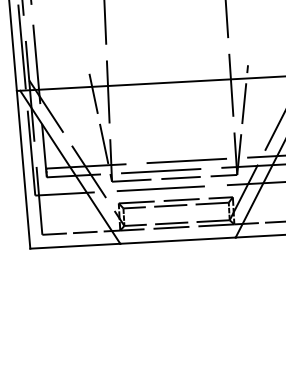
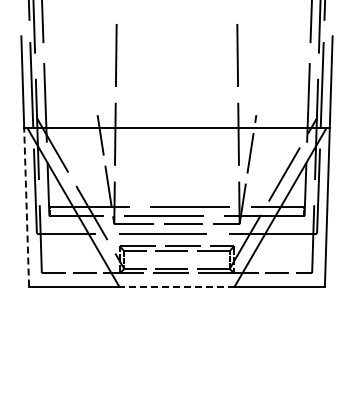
line: (23, 168) -> (26, 206), solid -> dashed
line: (177, 240) -> (176, 286), solid -> dashed

